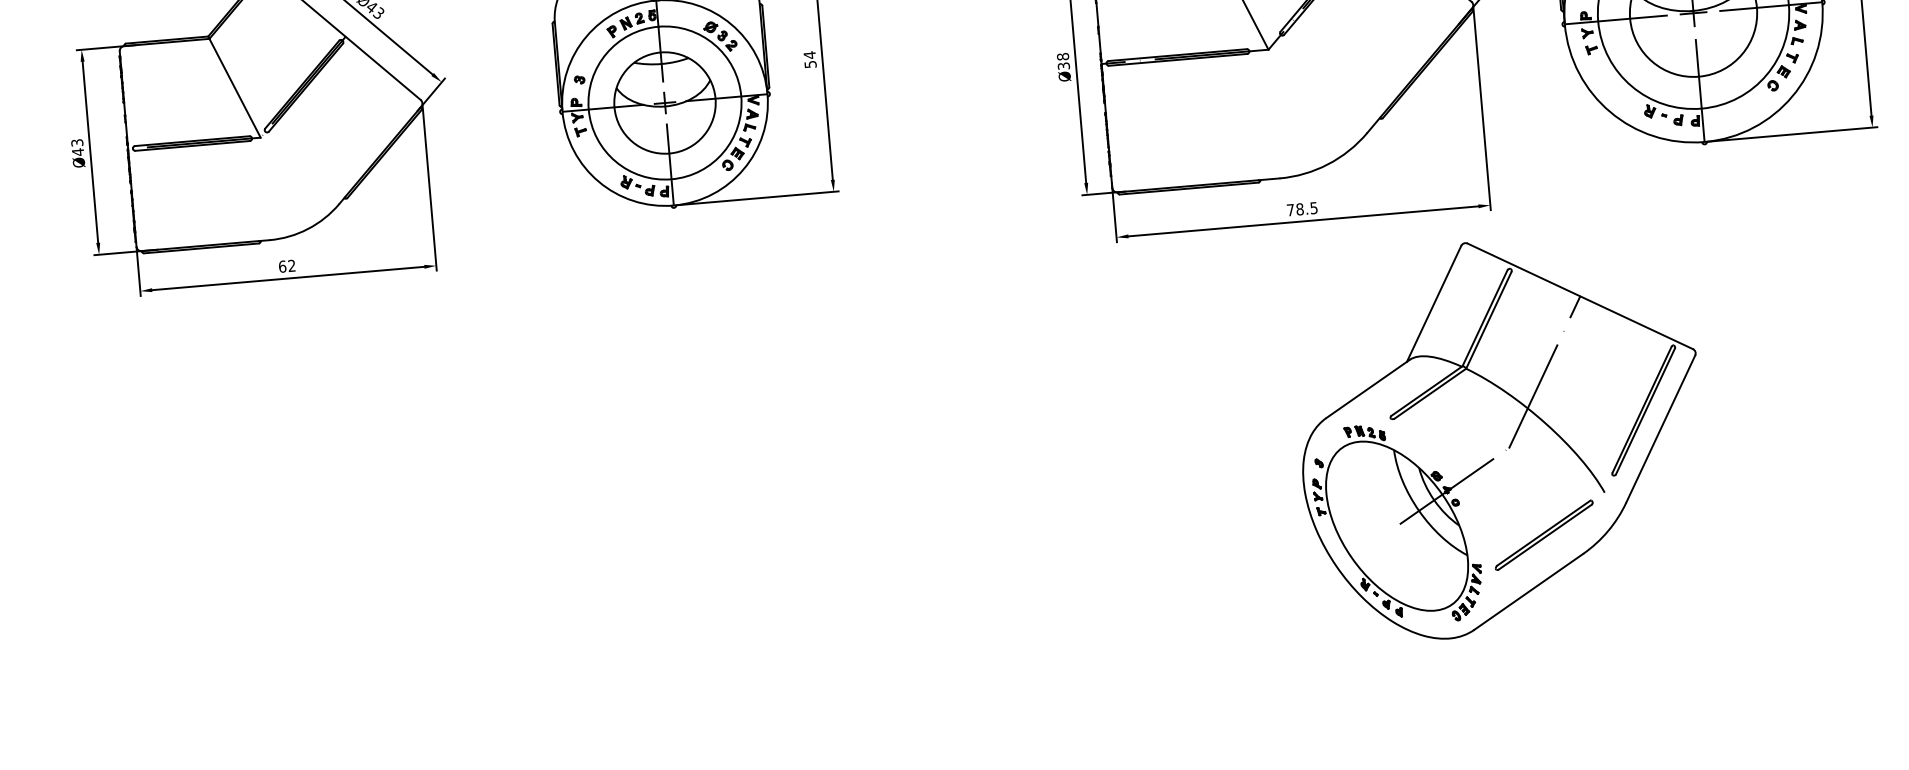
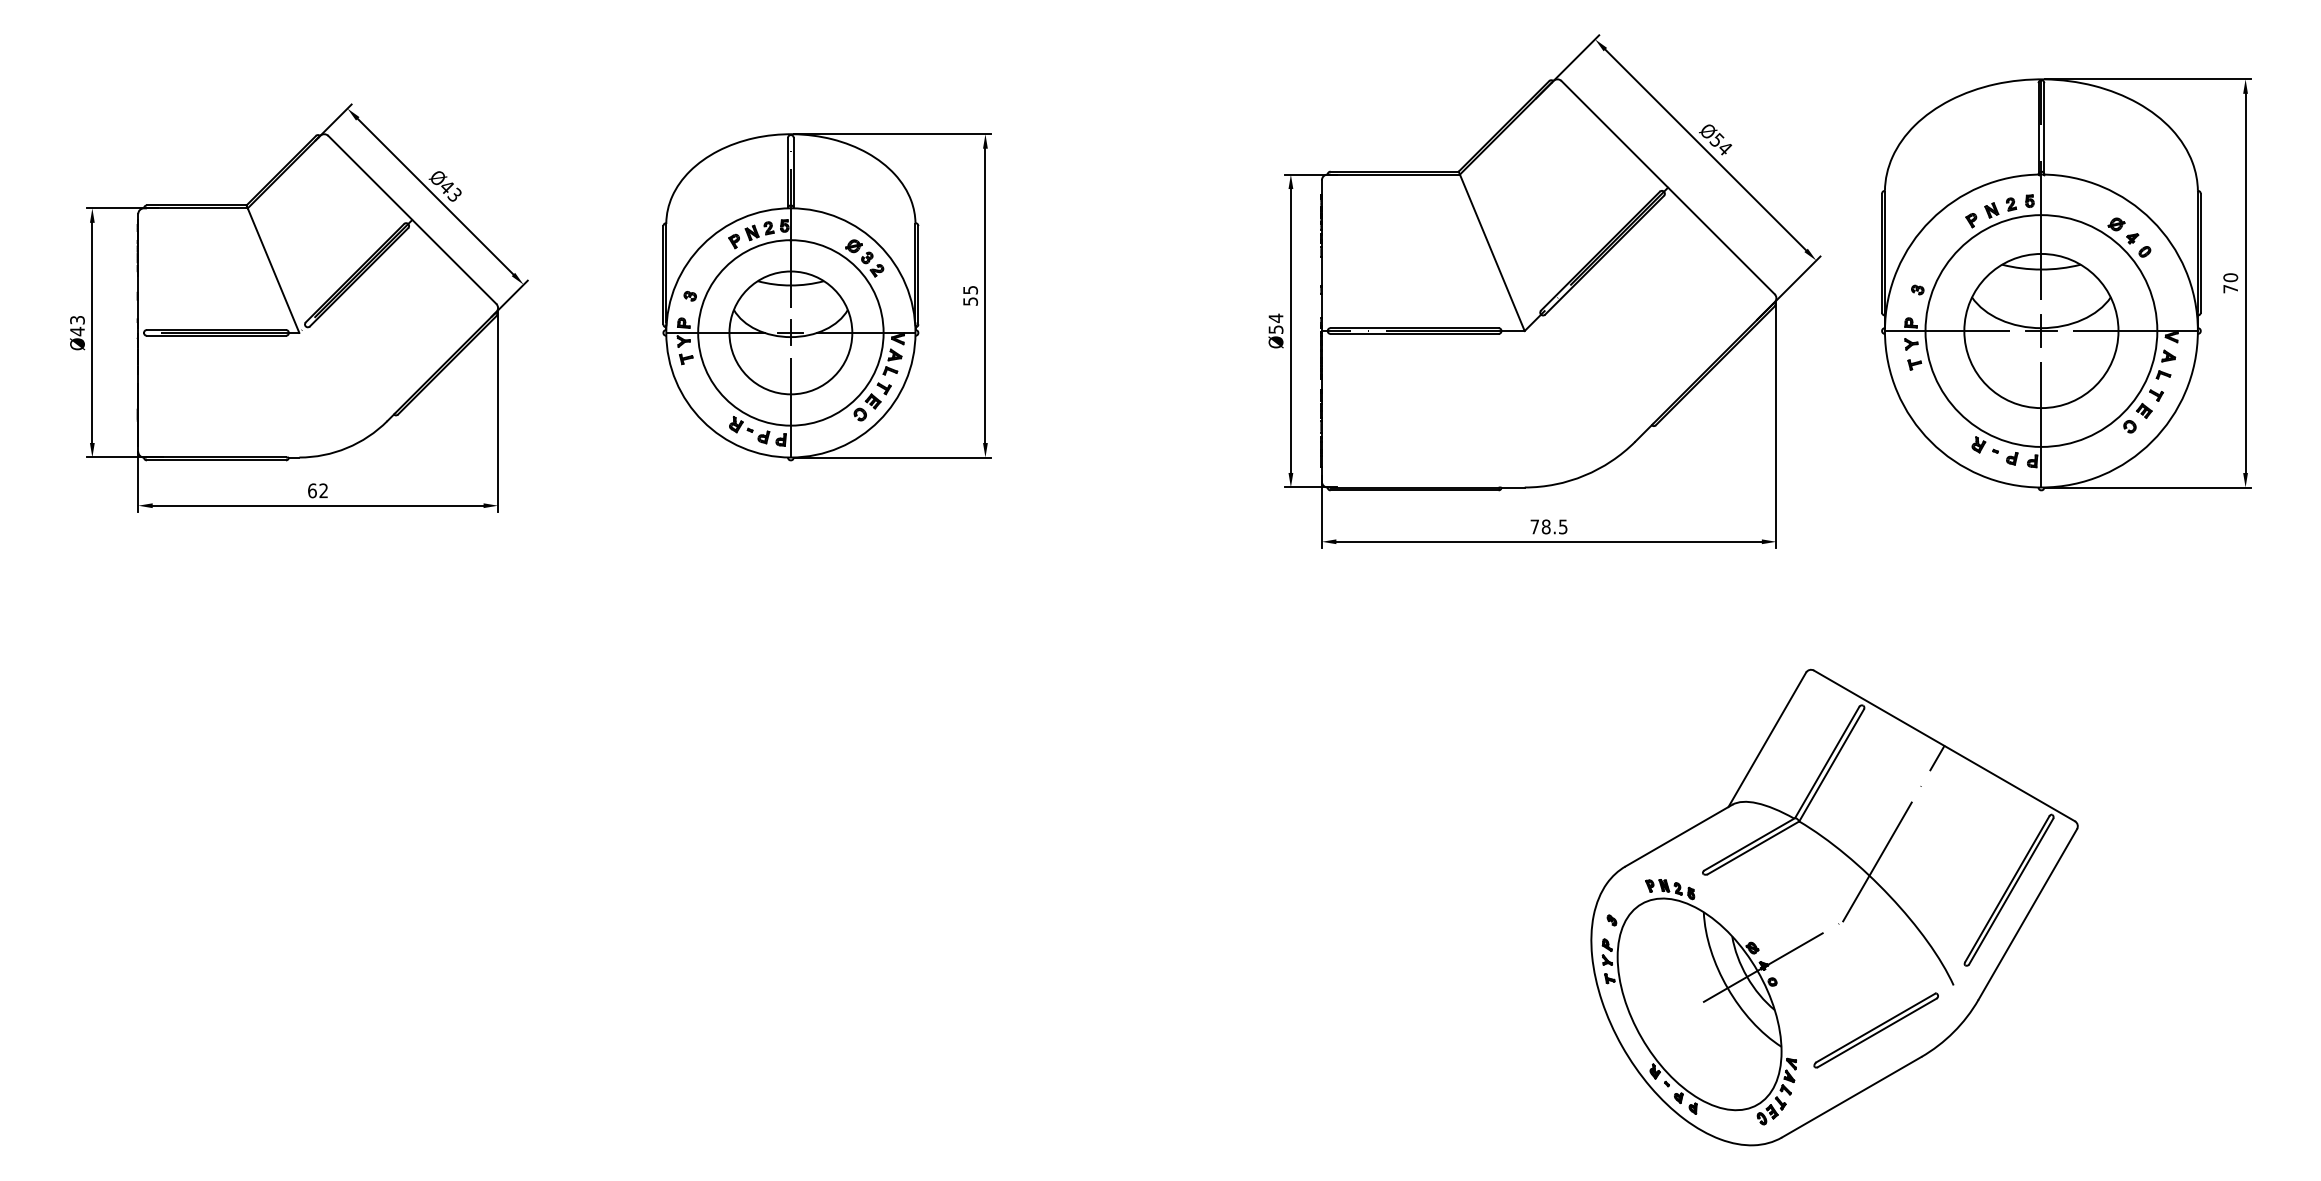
text: (809, 54) -> (970, 289), 54 -> 55
text: (1062, 61) -> (1275, 323), Ø38 -> Ø54
part: (1501, 437) -> (1834, 907), moved

